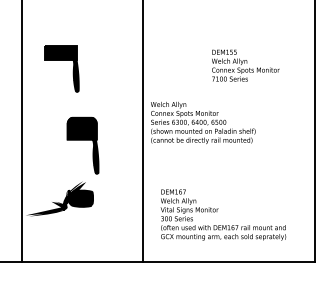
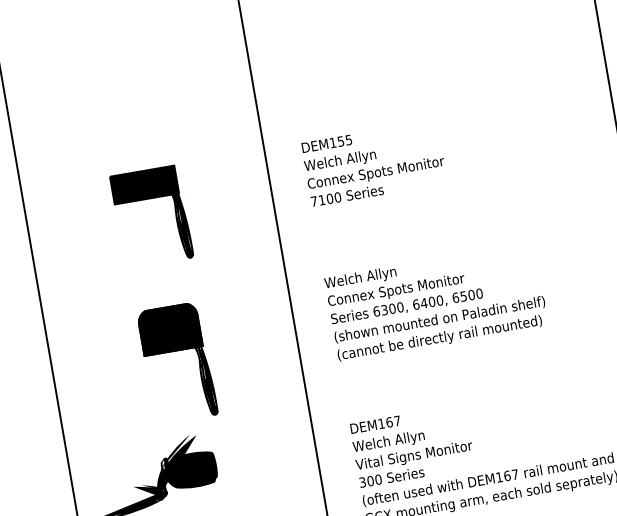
part: (61, 60) -> (148, 200), moved
text: (245, 65) -> (373, 163), moved
text: (203, 123) -> (437, 303), moved

